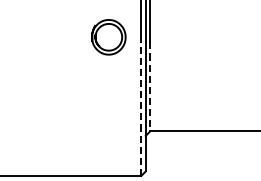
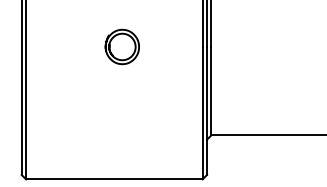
part: (107, 36) -> (121, 46), moved
line: (150, 87) -> (211, 91), dashed -> solid
line: (141, 108) -> (202, 112), dashed -> solid

